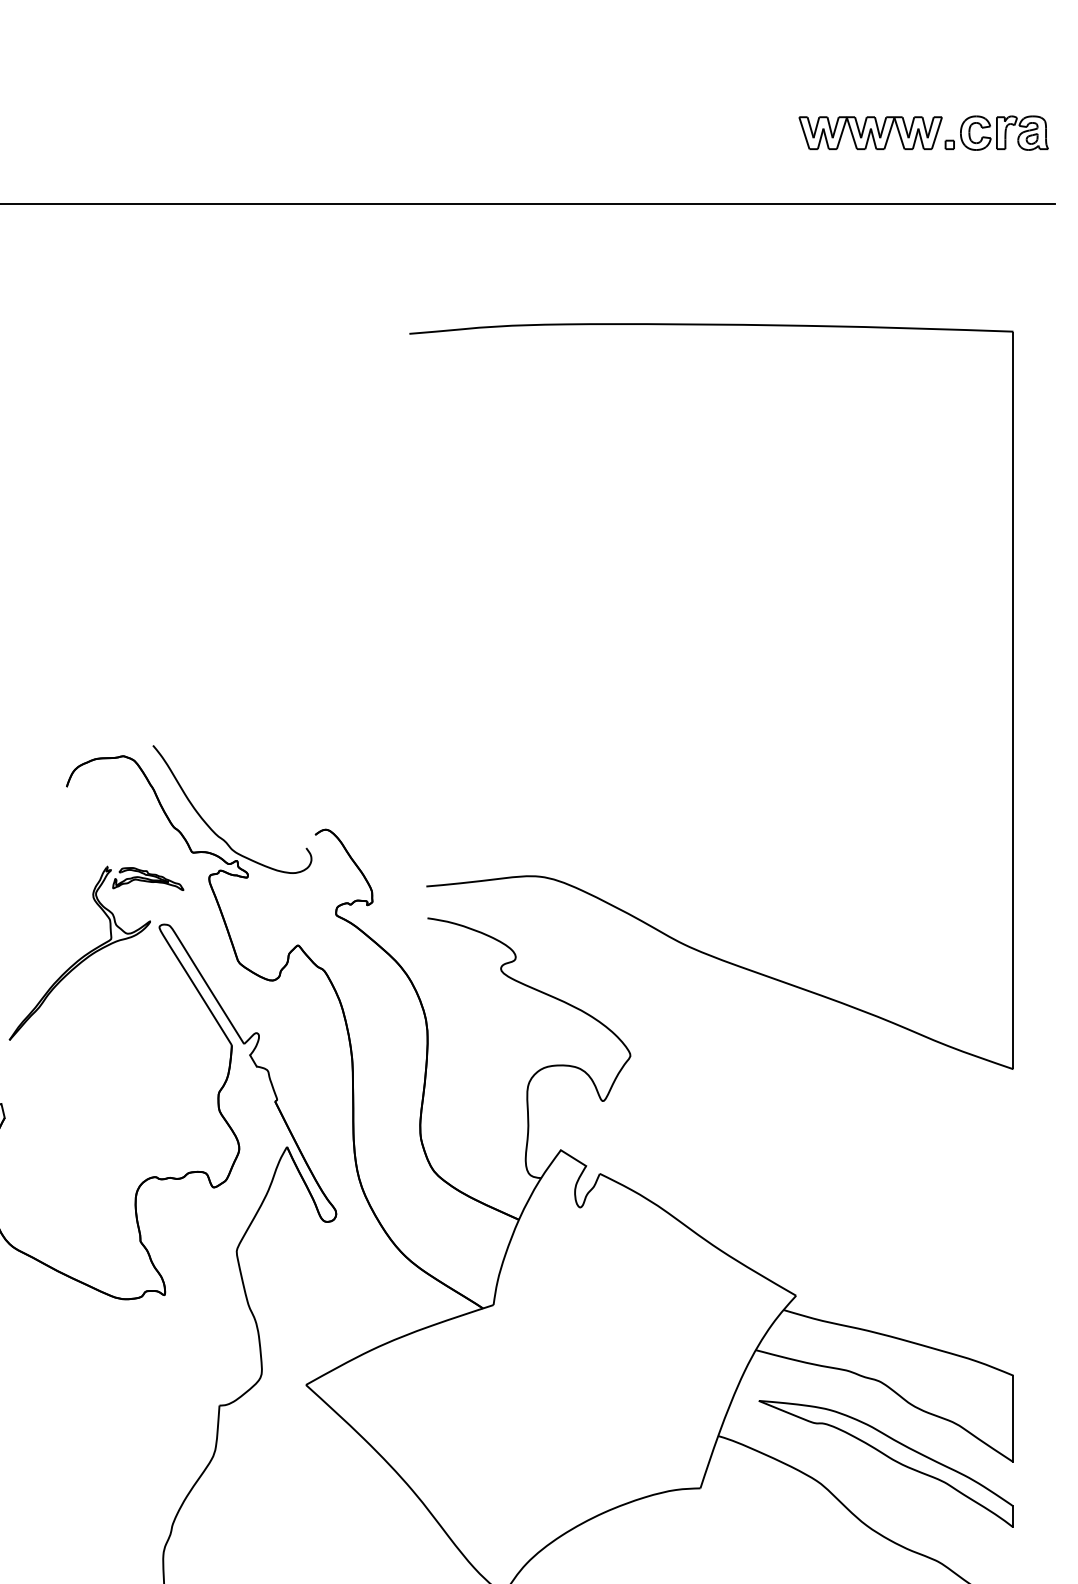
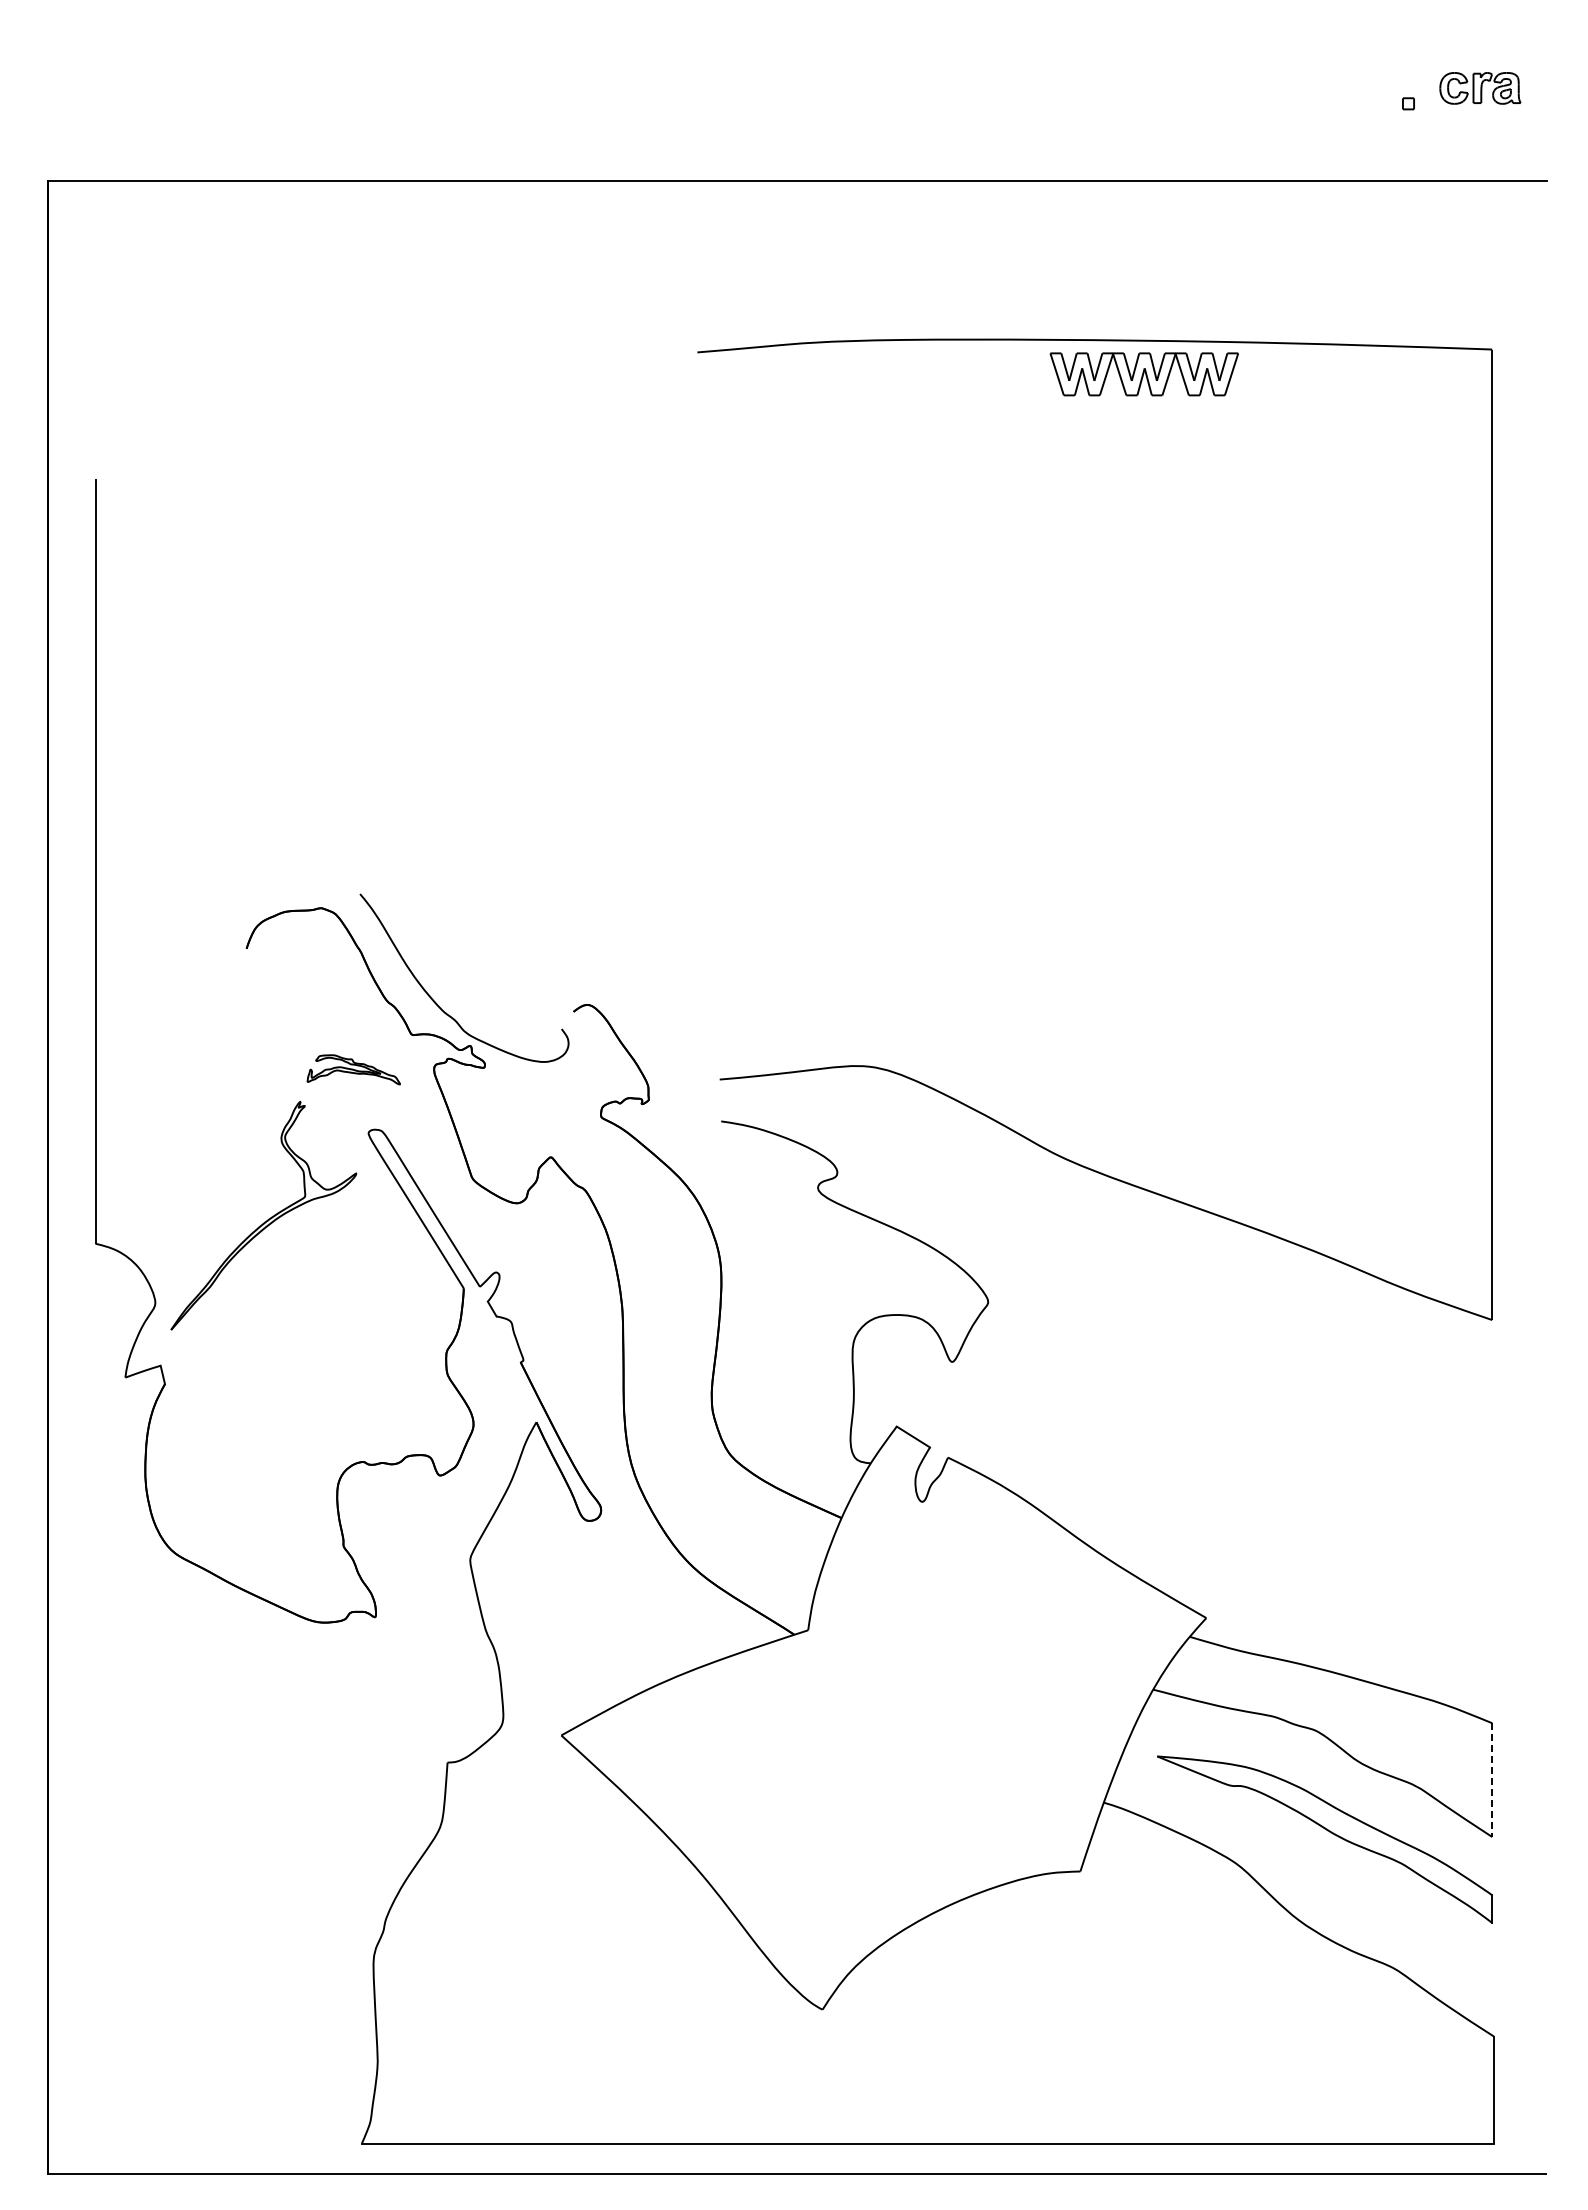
part: (870, 133) -> (1143, 374), moved
part: (1004, 133) -> (1480, 88), size x0.7
part: (79, 953) -> (263, 1215), moved
line: (1013, 1419) -> (1492, 1780), solid -> dashed

